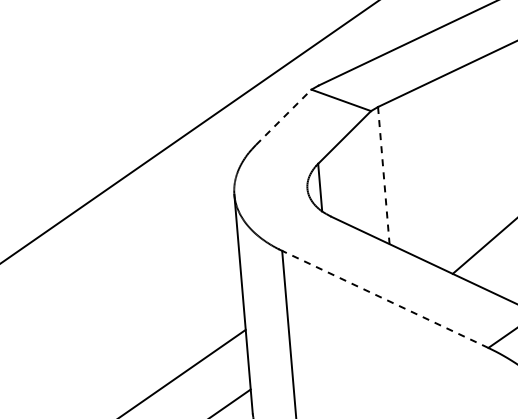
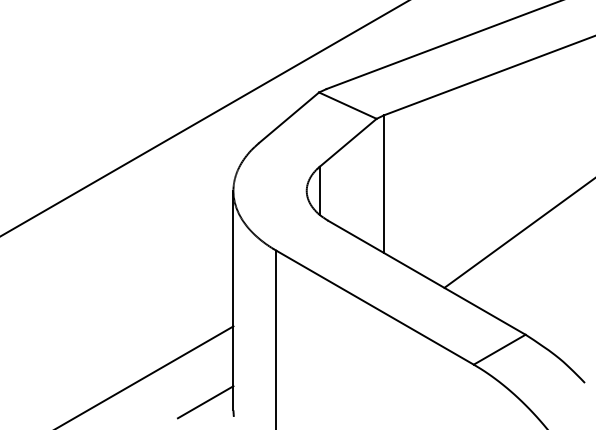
line: (284, 117) -> (289, 117), dashed -> solid
line: (383, 175) -> (383, 184), dashed -> solid
line: (385, 299) -> (375, 307), dashed -> solid

